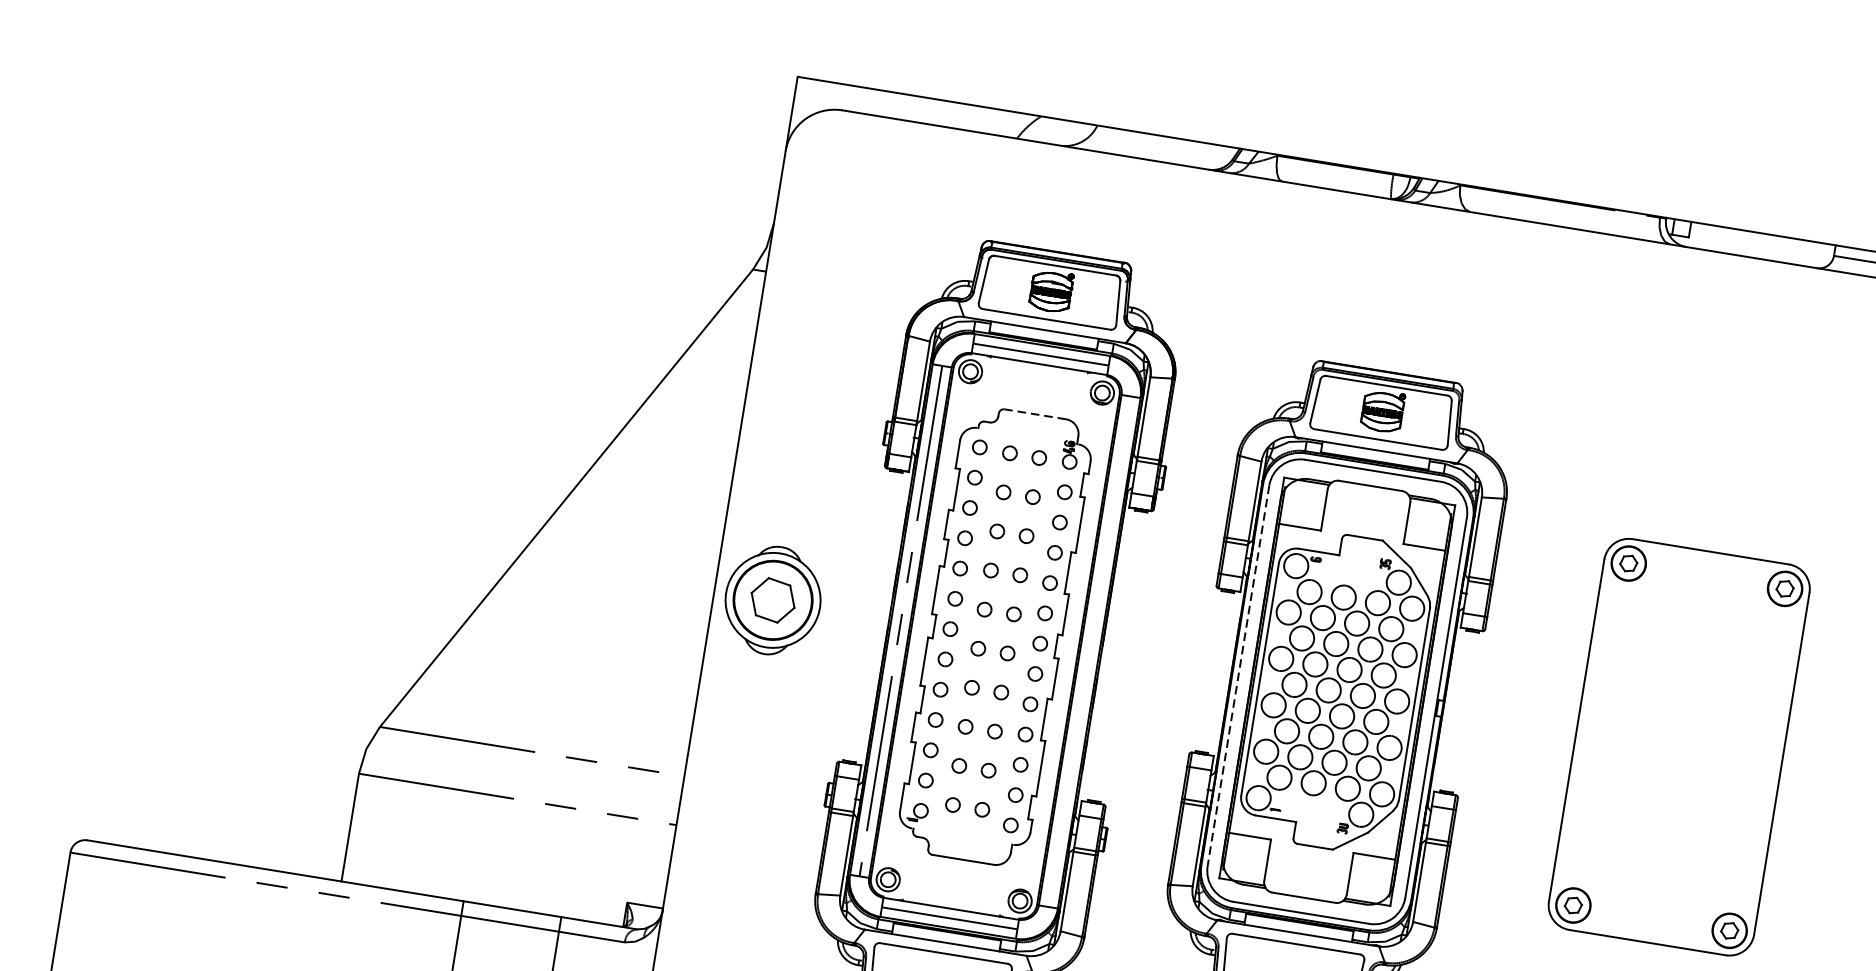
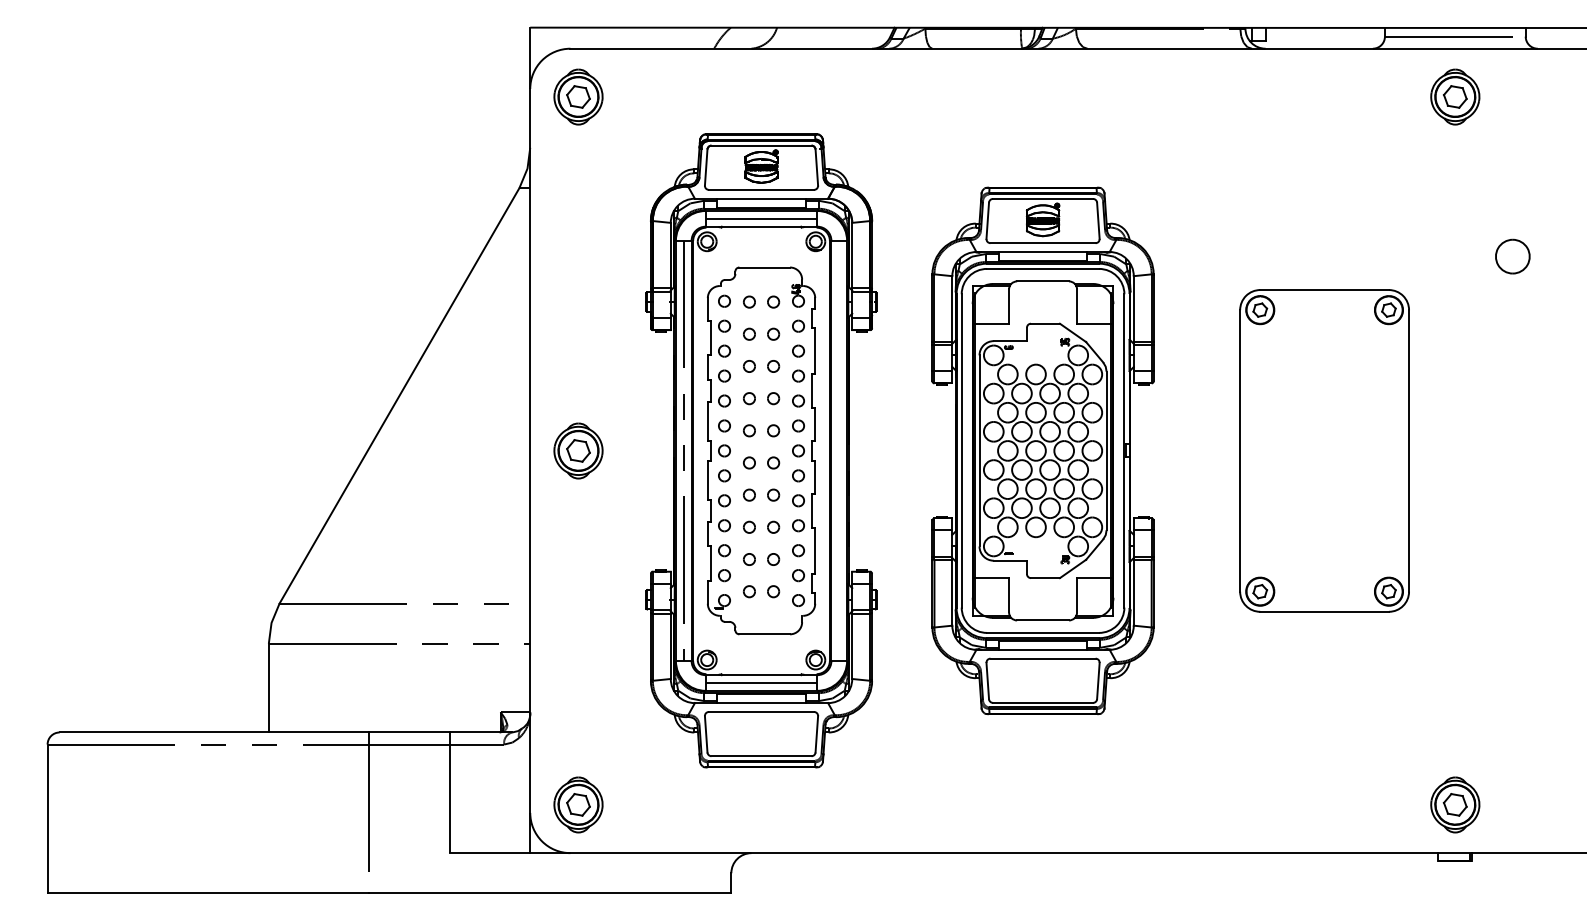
part: (842, 169) -> (578, 96), added
line: (1035, 414) -> (764, 267), dashed -> solid
part: (773, 599) -> (578, 450), size x0.62
line: (1238, 675) -> (961, 450), dashed -> solid

